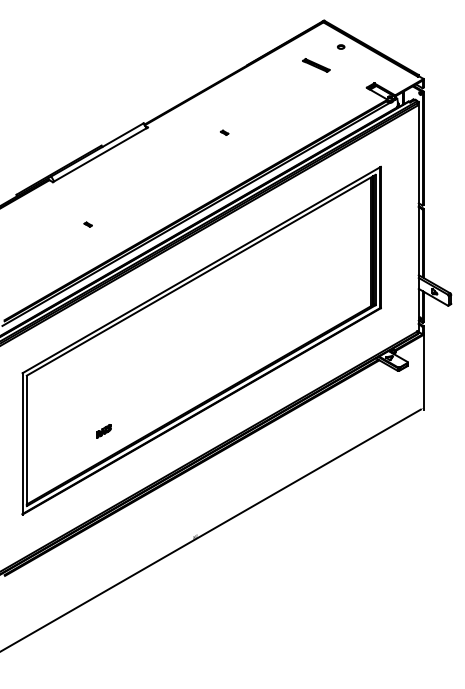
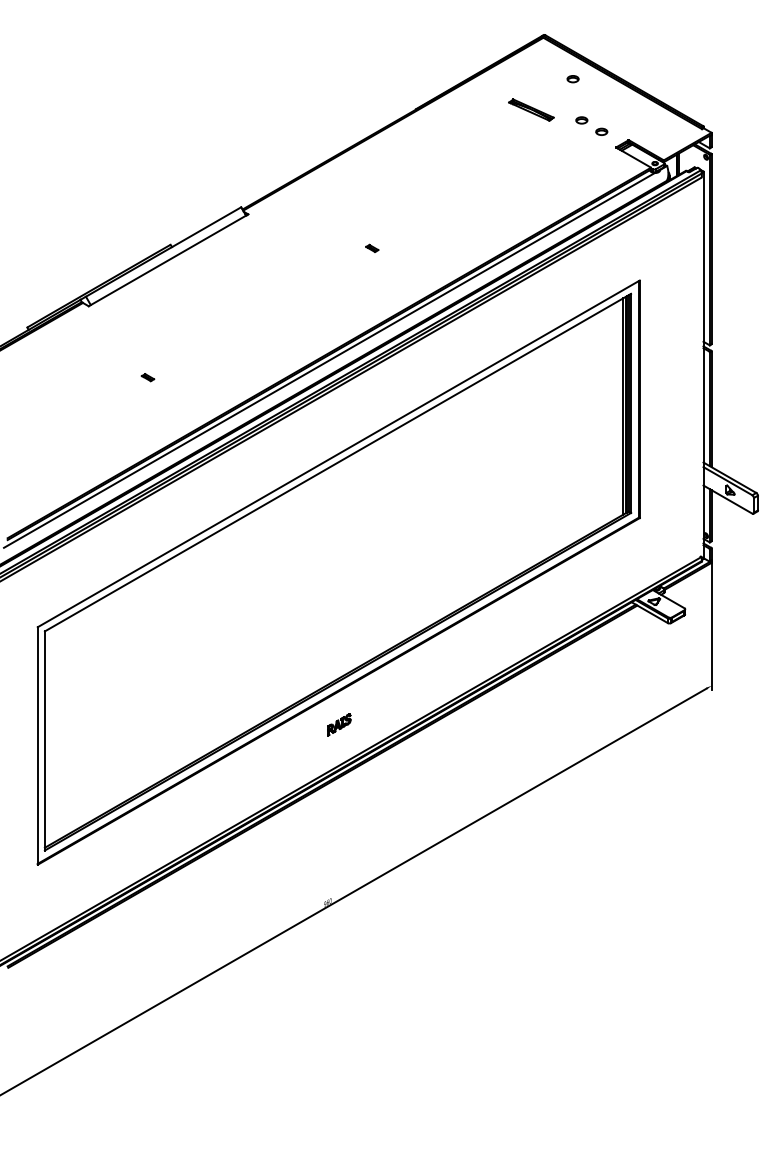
part: (352, 74) -> (592, 125), added
part: (224, 132) -> (372, 247), moved
part: (103, 431) -> (338, 725), moved

